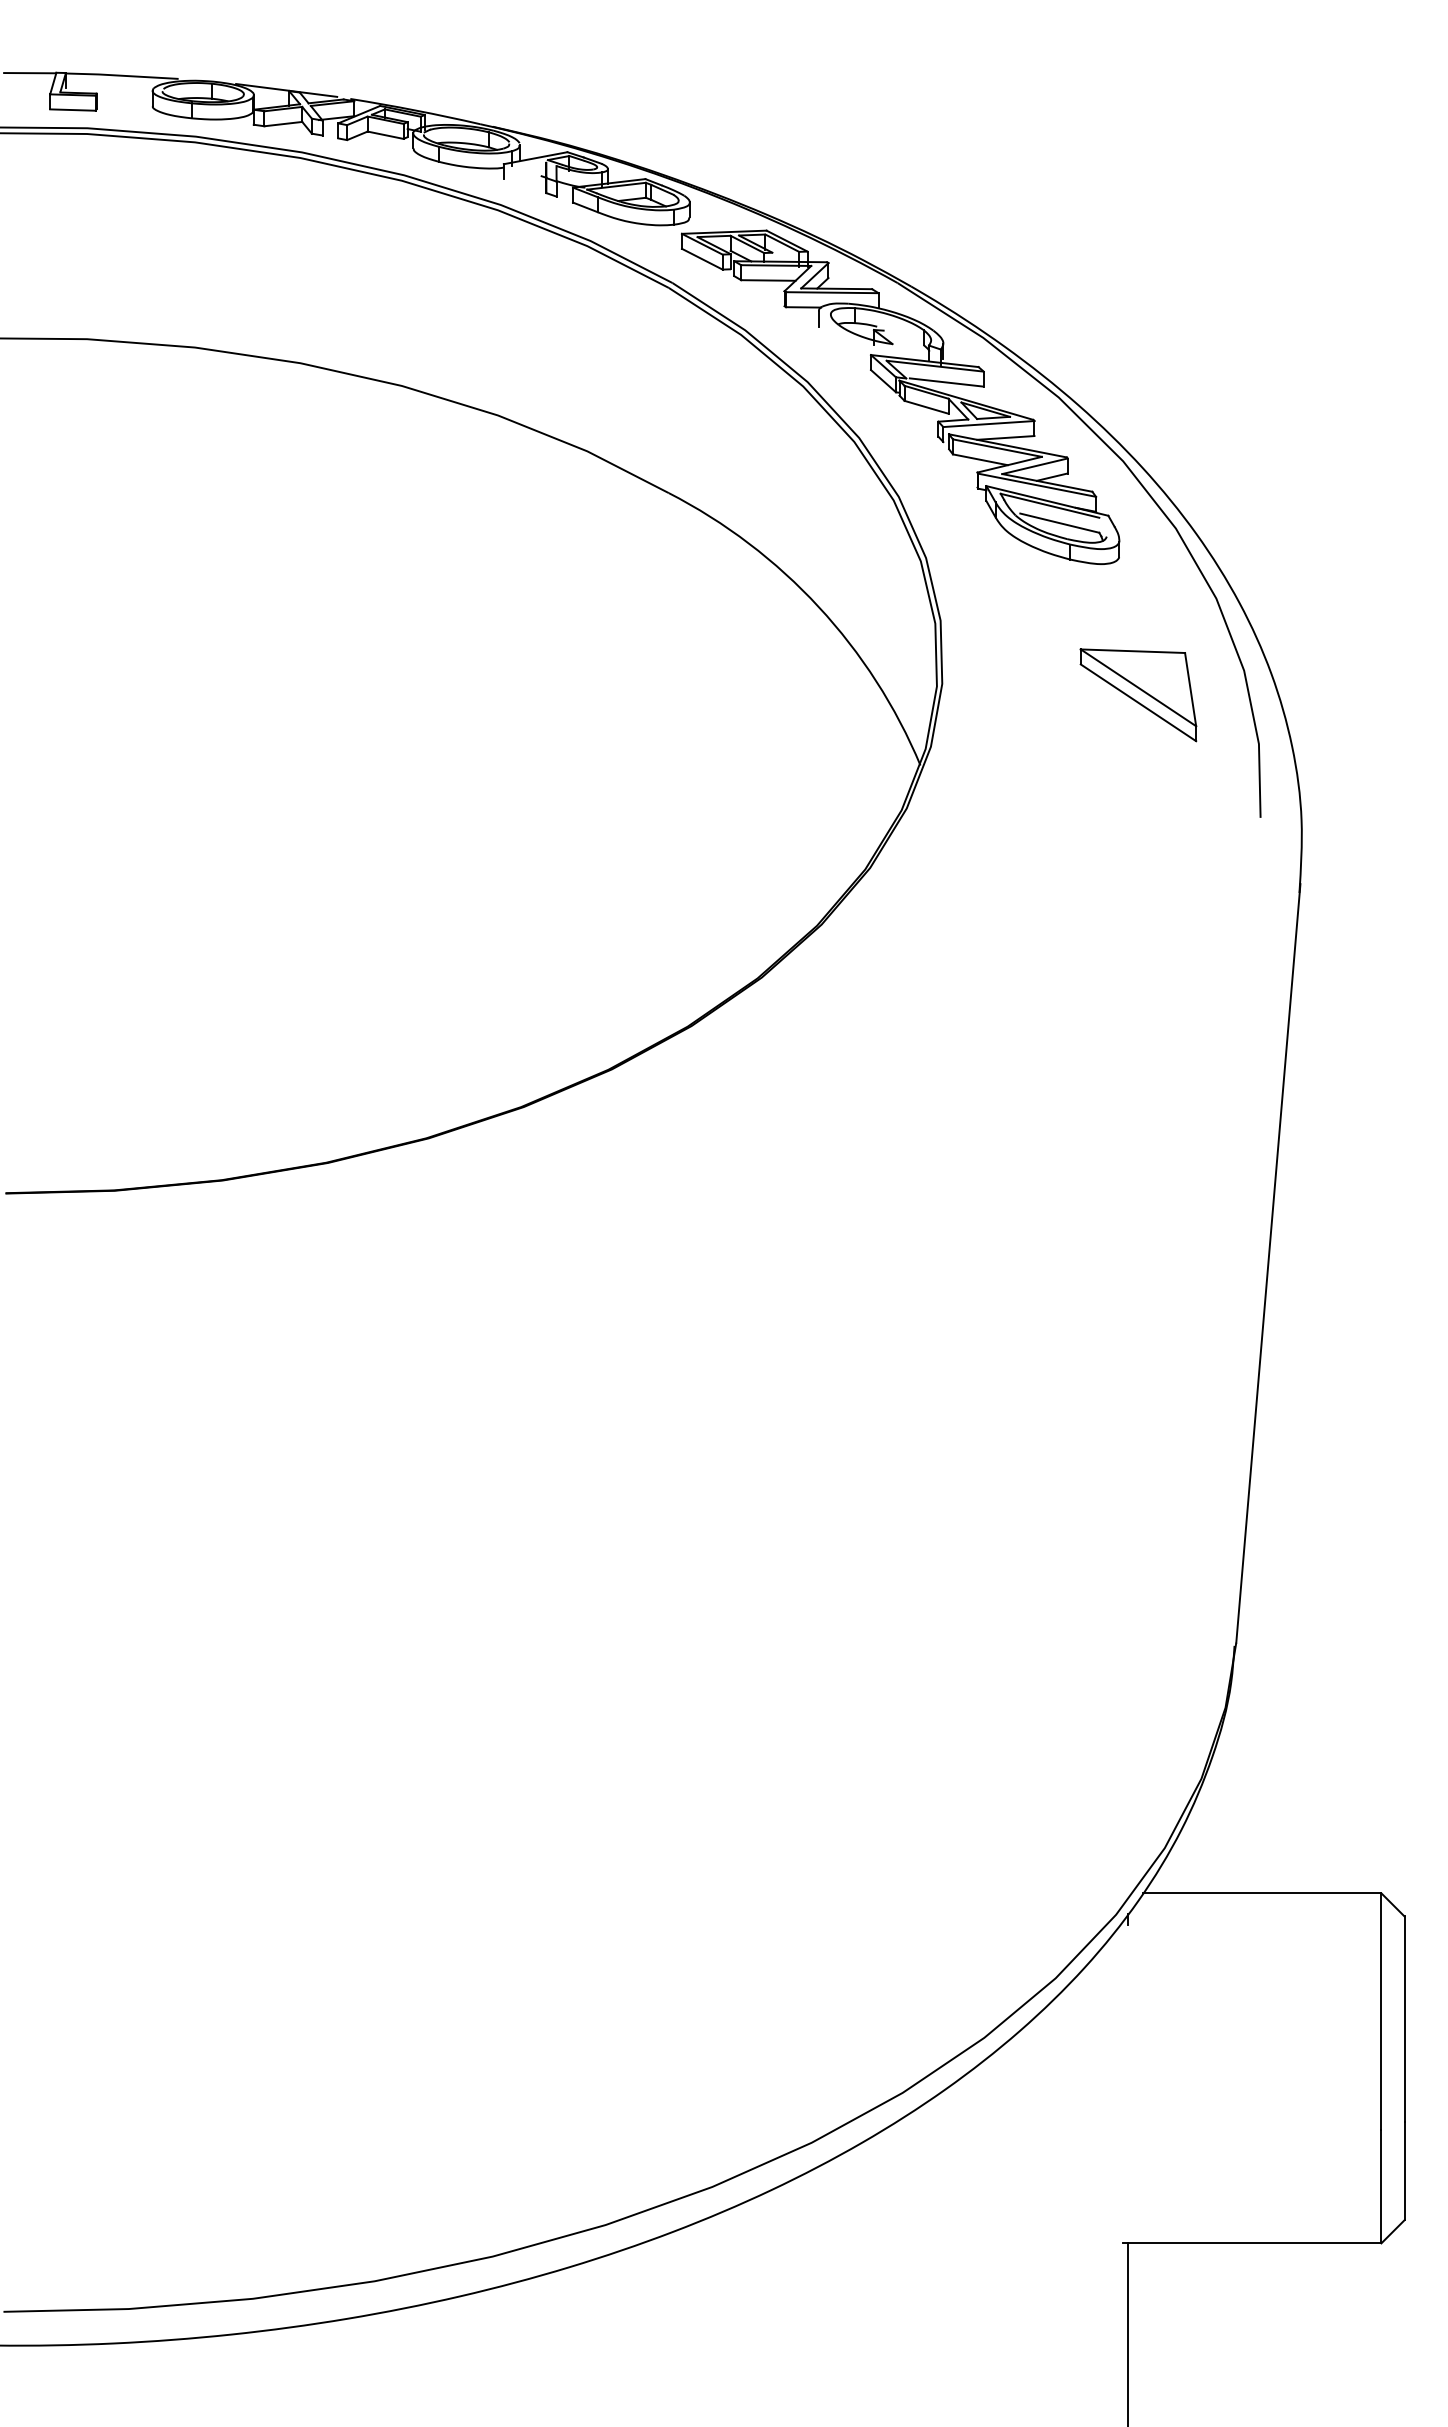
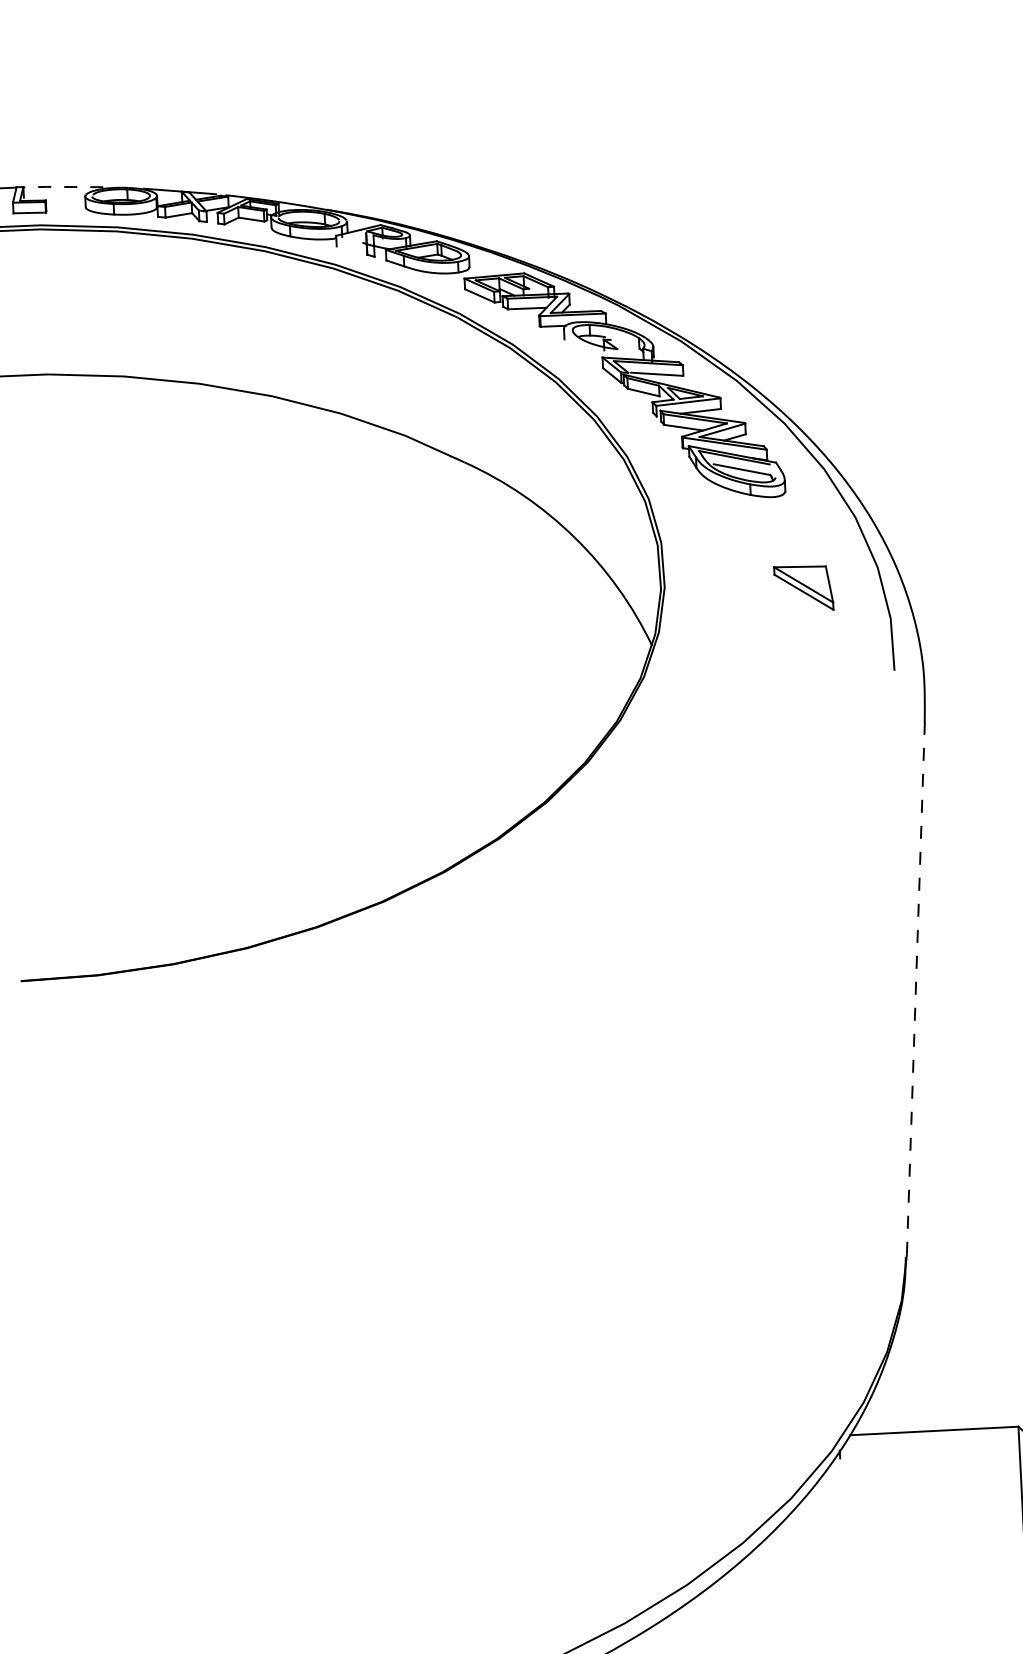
line: (120, 75) -> (62, 186), solid -> dashed
part: (1138, 695) -> (803, 588), size x0.7
line: (1268, 1263) -> (916, 985), solid -> dashed

